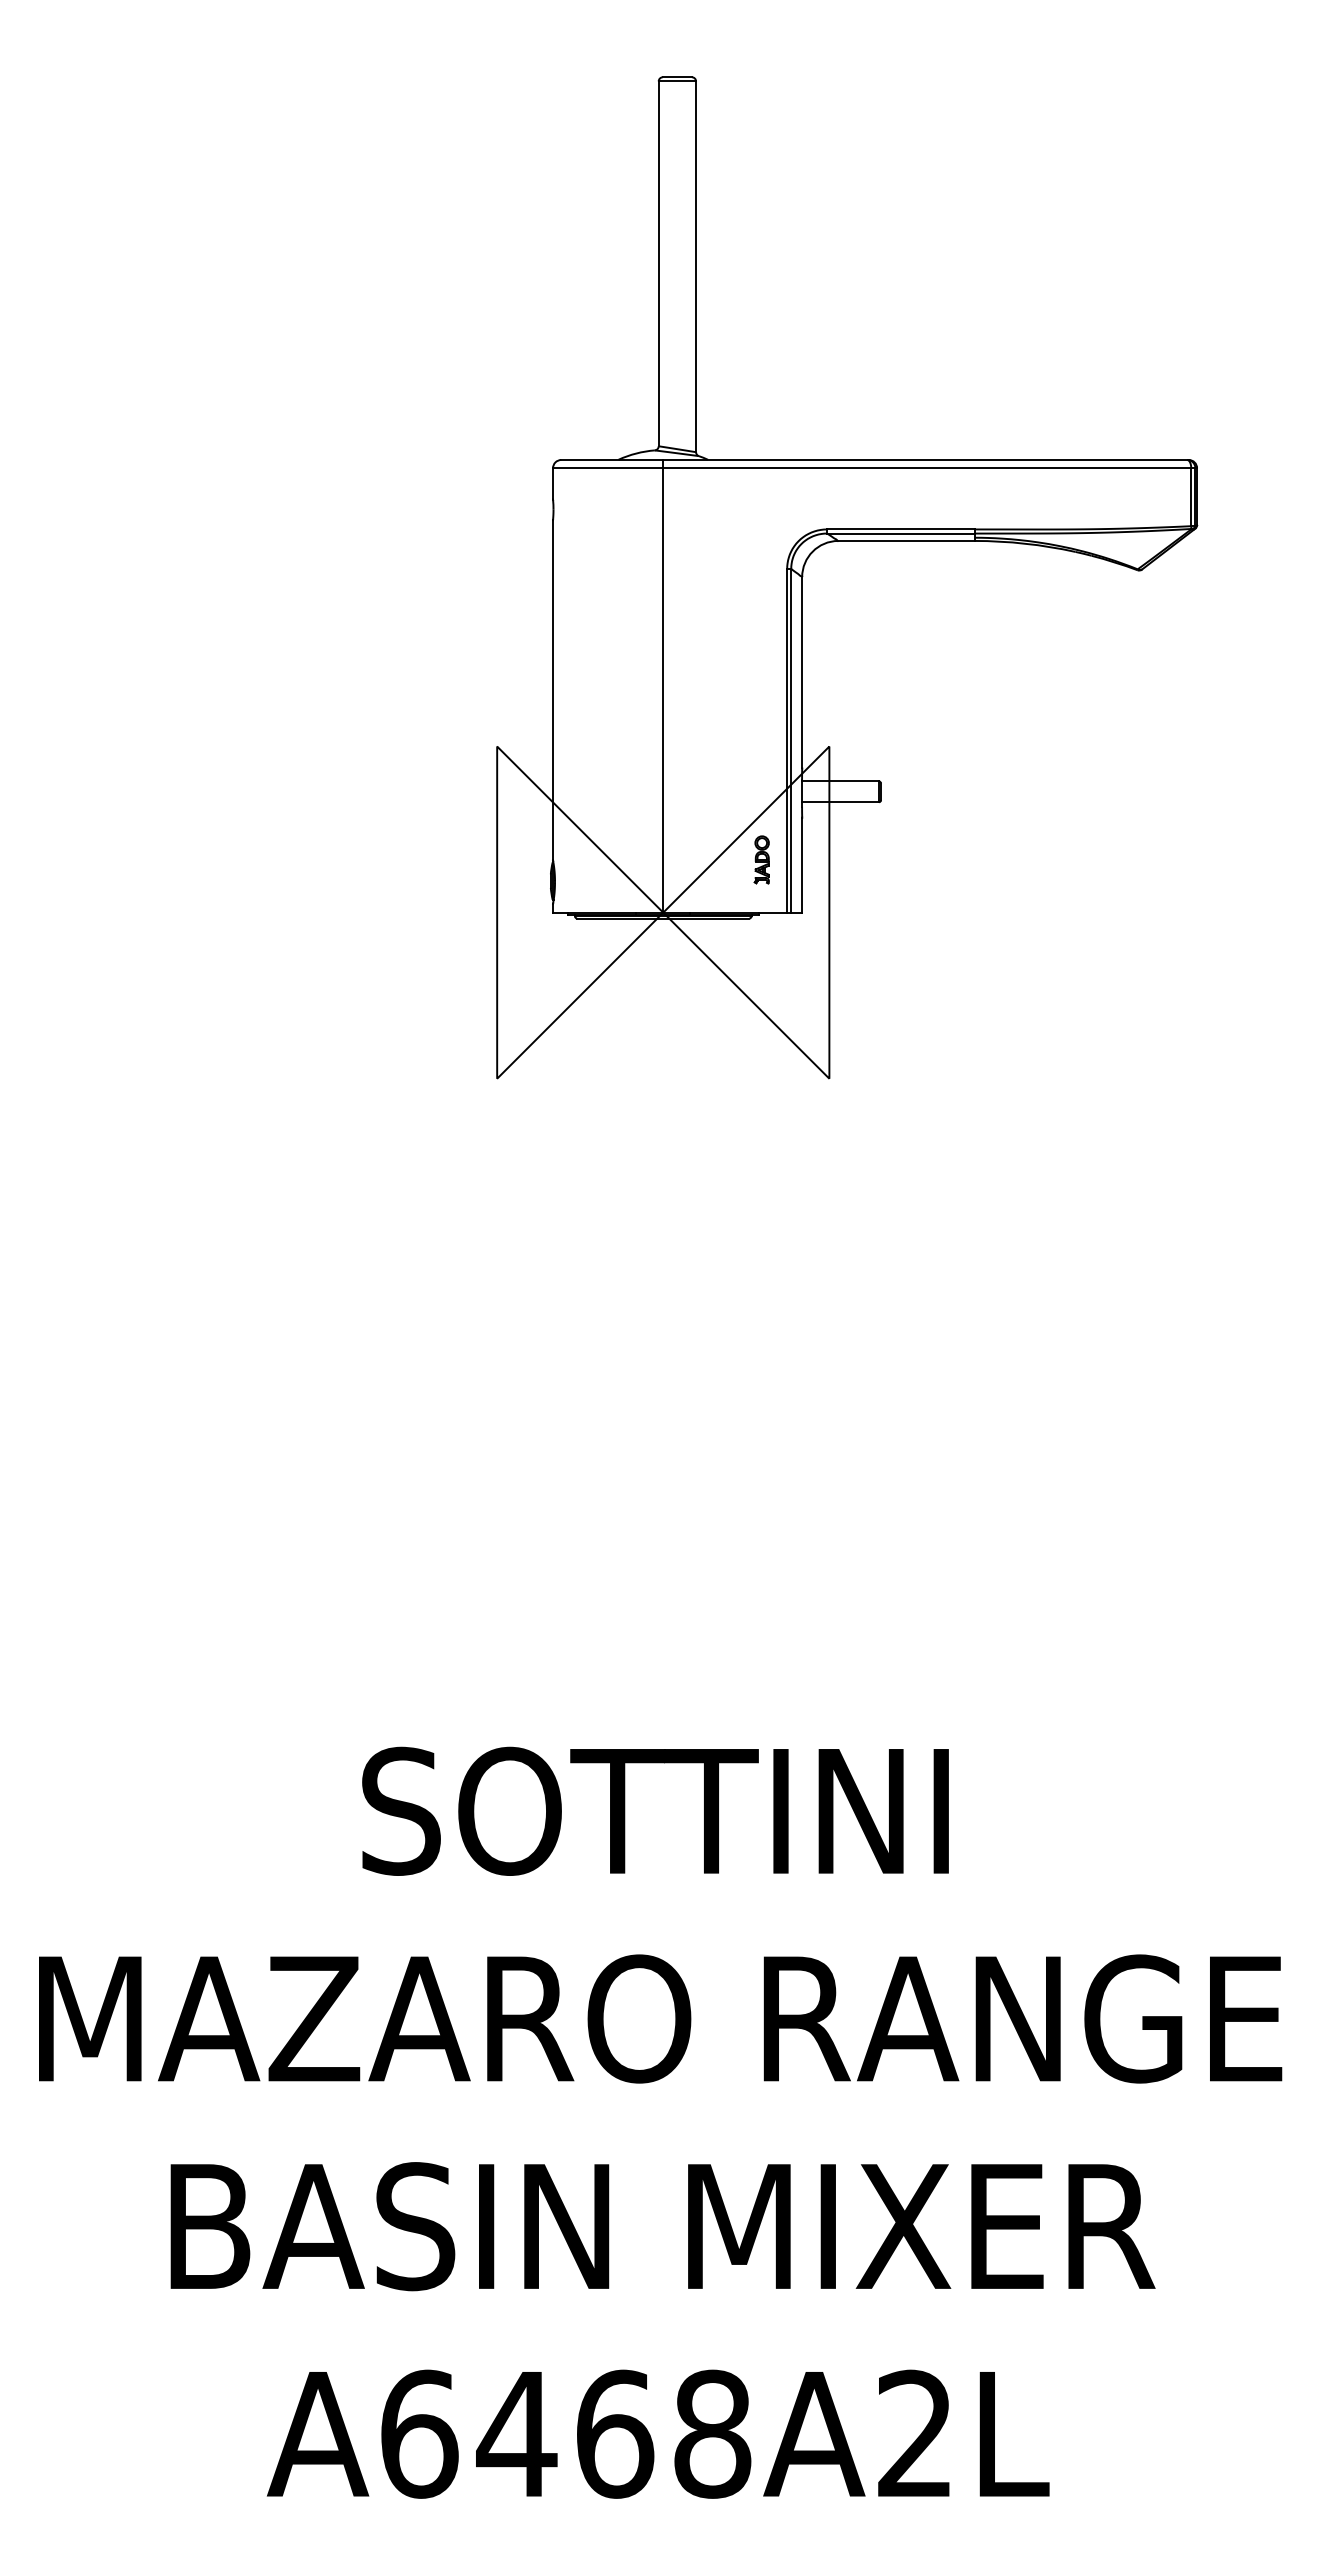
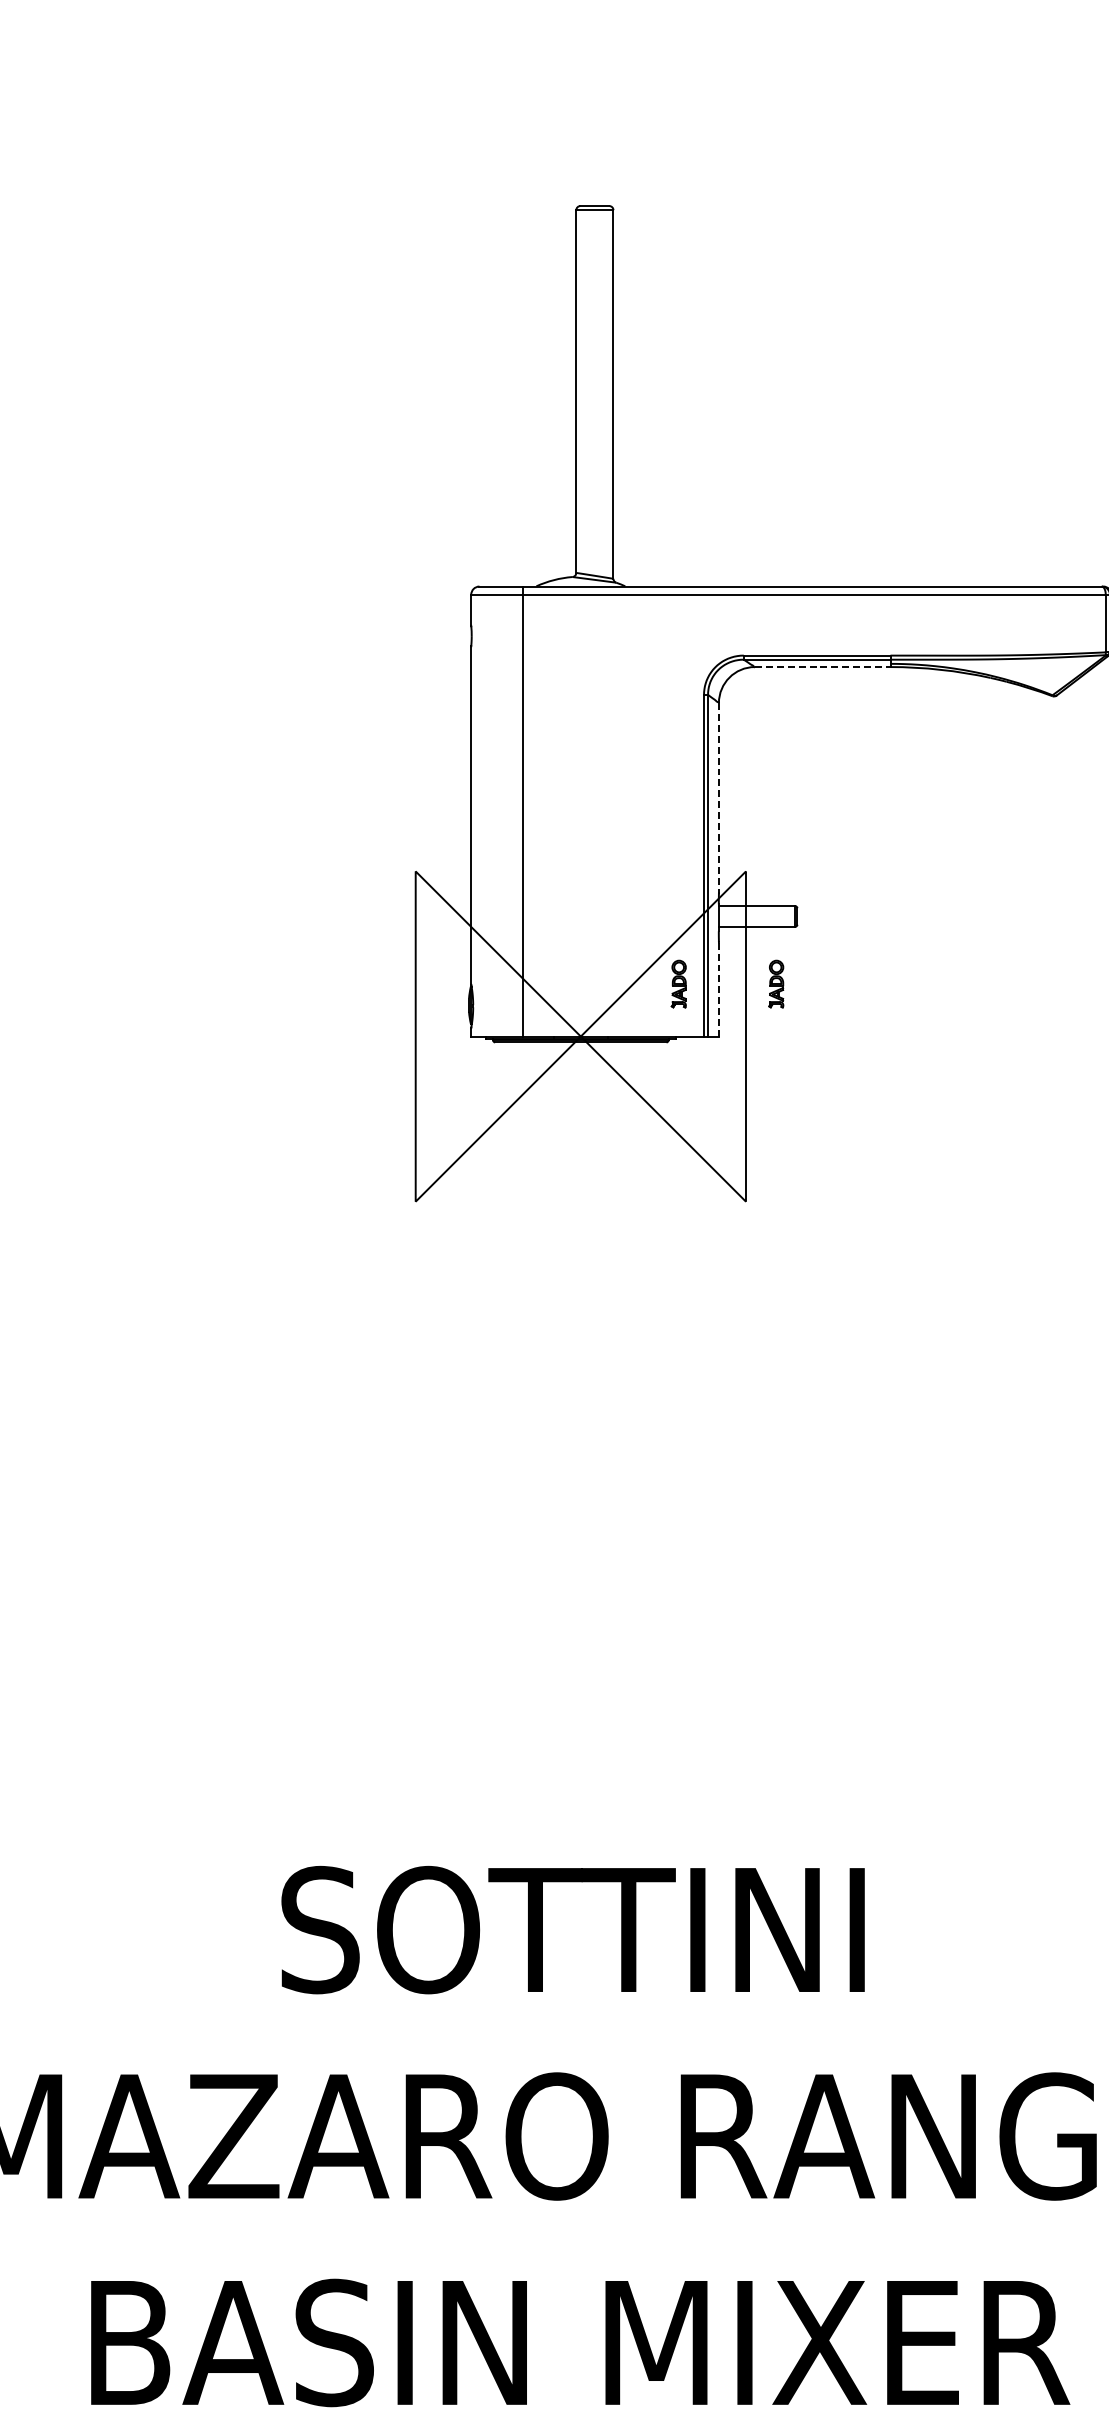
line: (907, 540) -> (823, 666), solid -> dashed
line: (802, 672) -> (719, 797), solid -> dashed
line: (663, 686) -> (523, 811), moved
part: (859, 859) -> (775, 983), added
line: (802, 865) -> (719, 989), solid -> dashed

